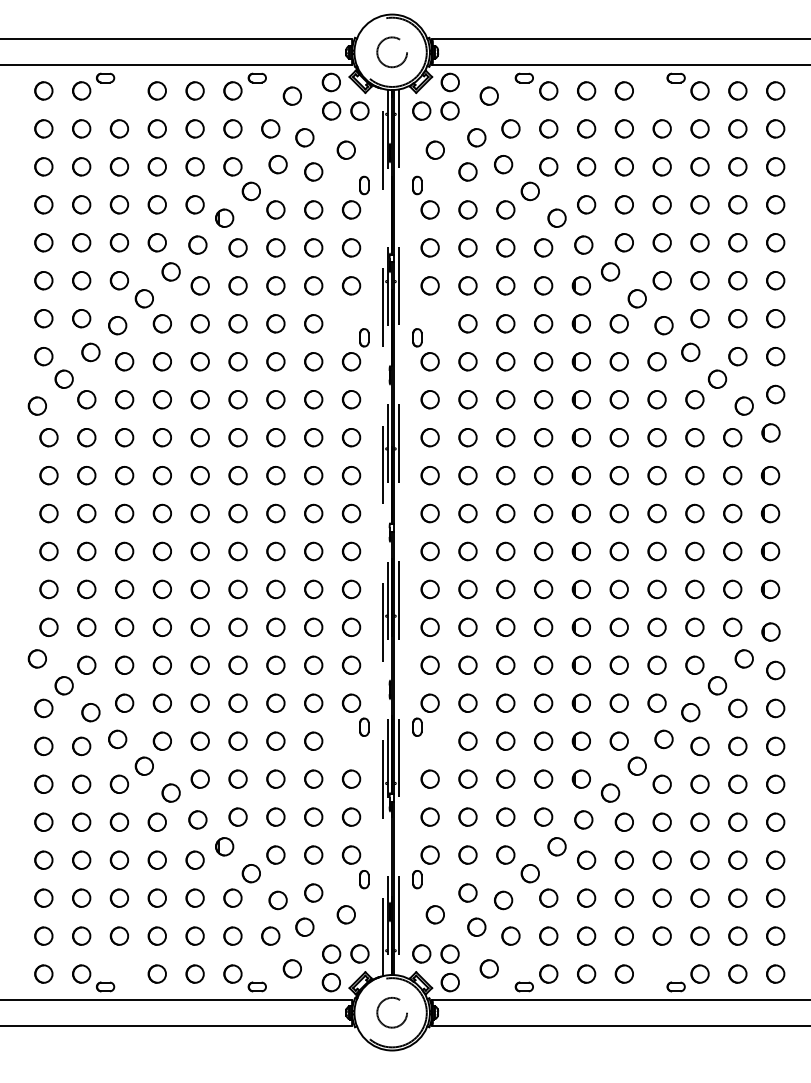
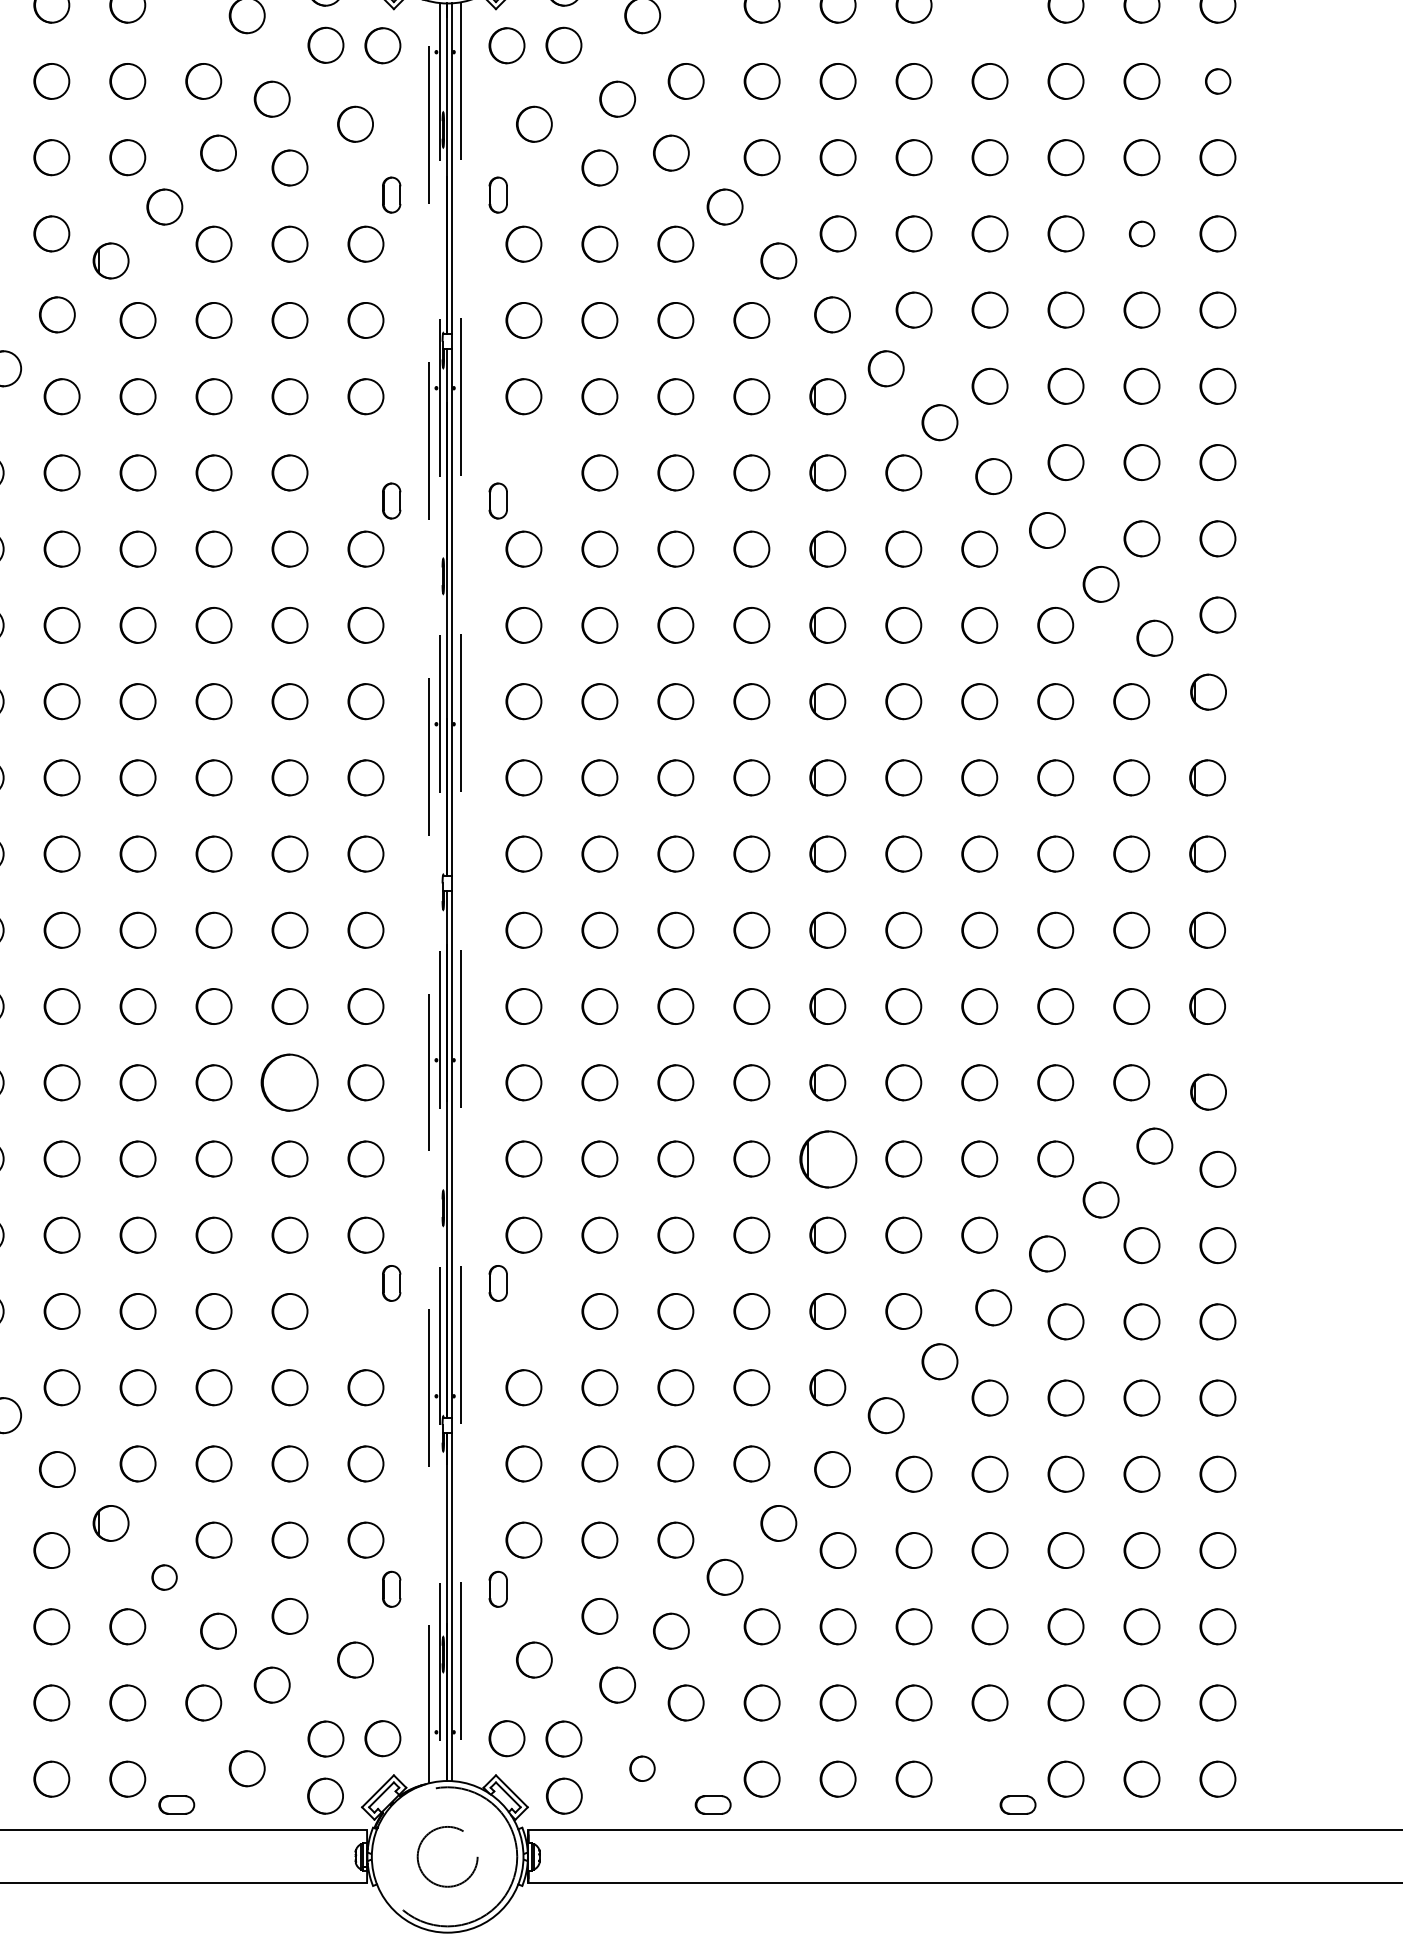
circle: (775, 128) -> (1217, 80), size x0.7
circle: (737, 204) -> (1141, 233), size x0.7
part: (313, 627) -> (289, 1082), size x1.6
part: (580, 664) -> (825, 1157), size x1.6
circle: (250, 873) -> (163, 1577), size x0.7
circle: (488, 968) -> (641, 1767), size x0.7

